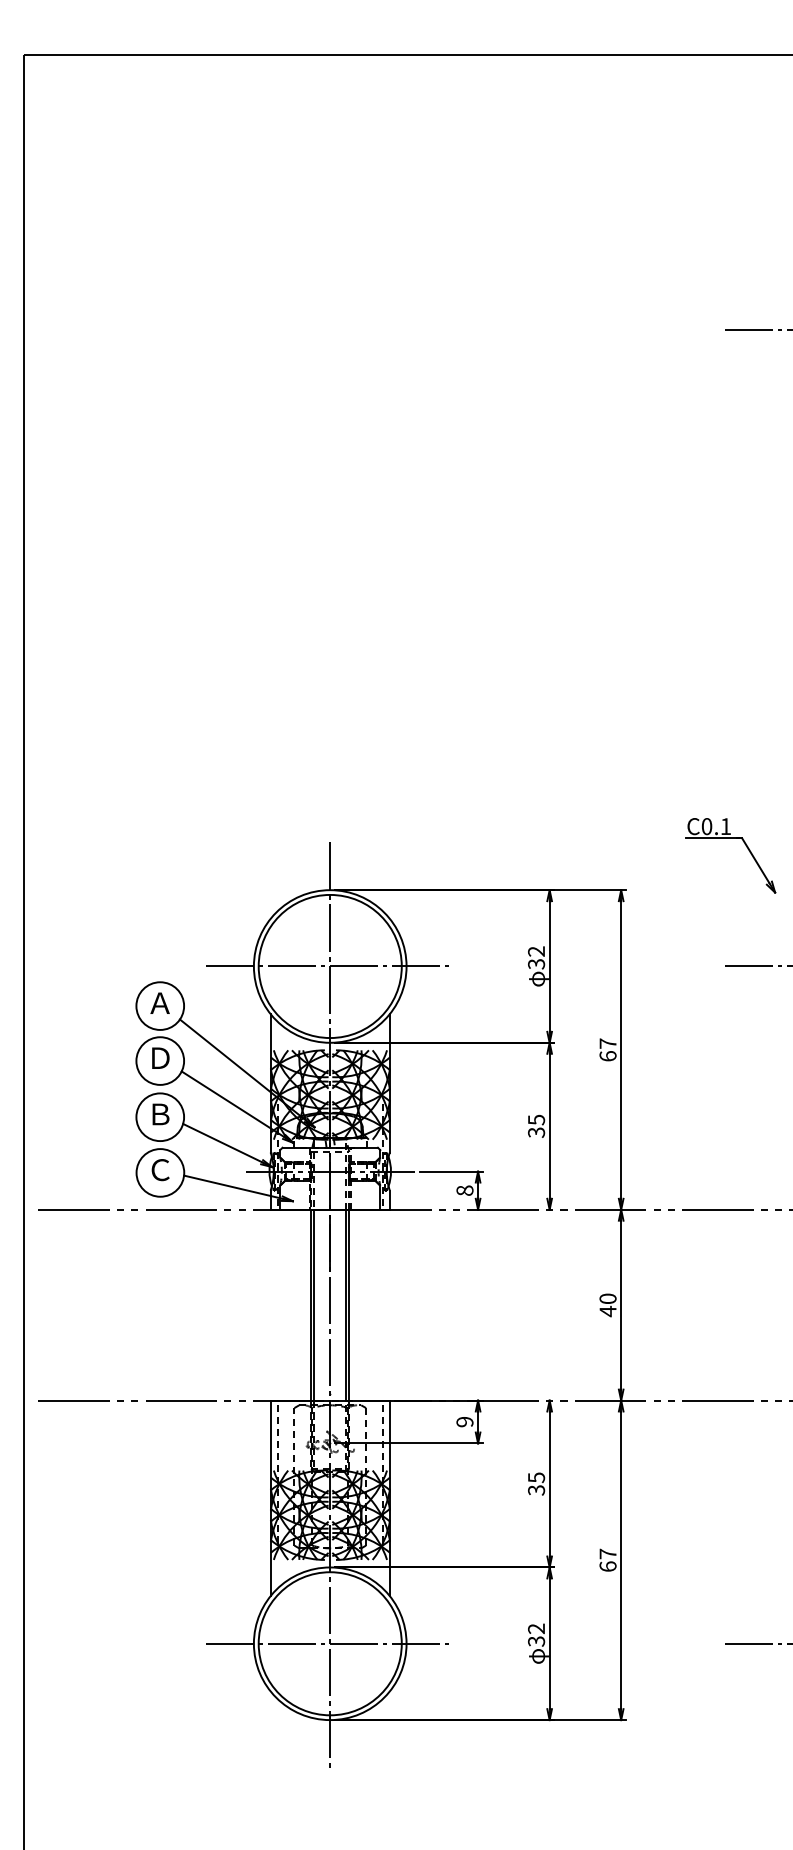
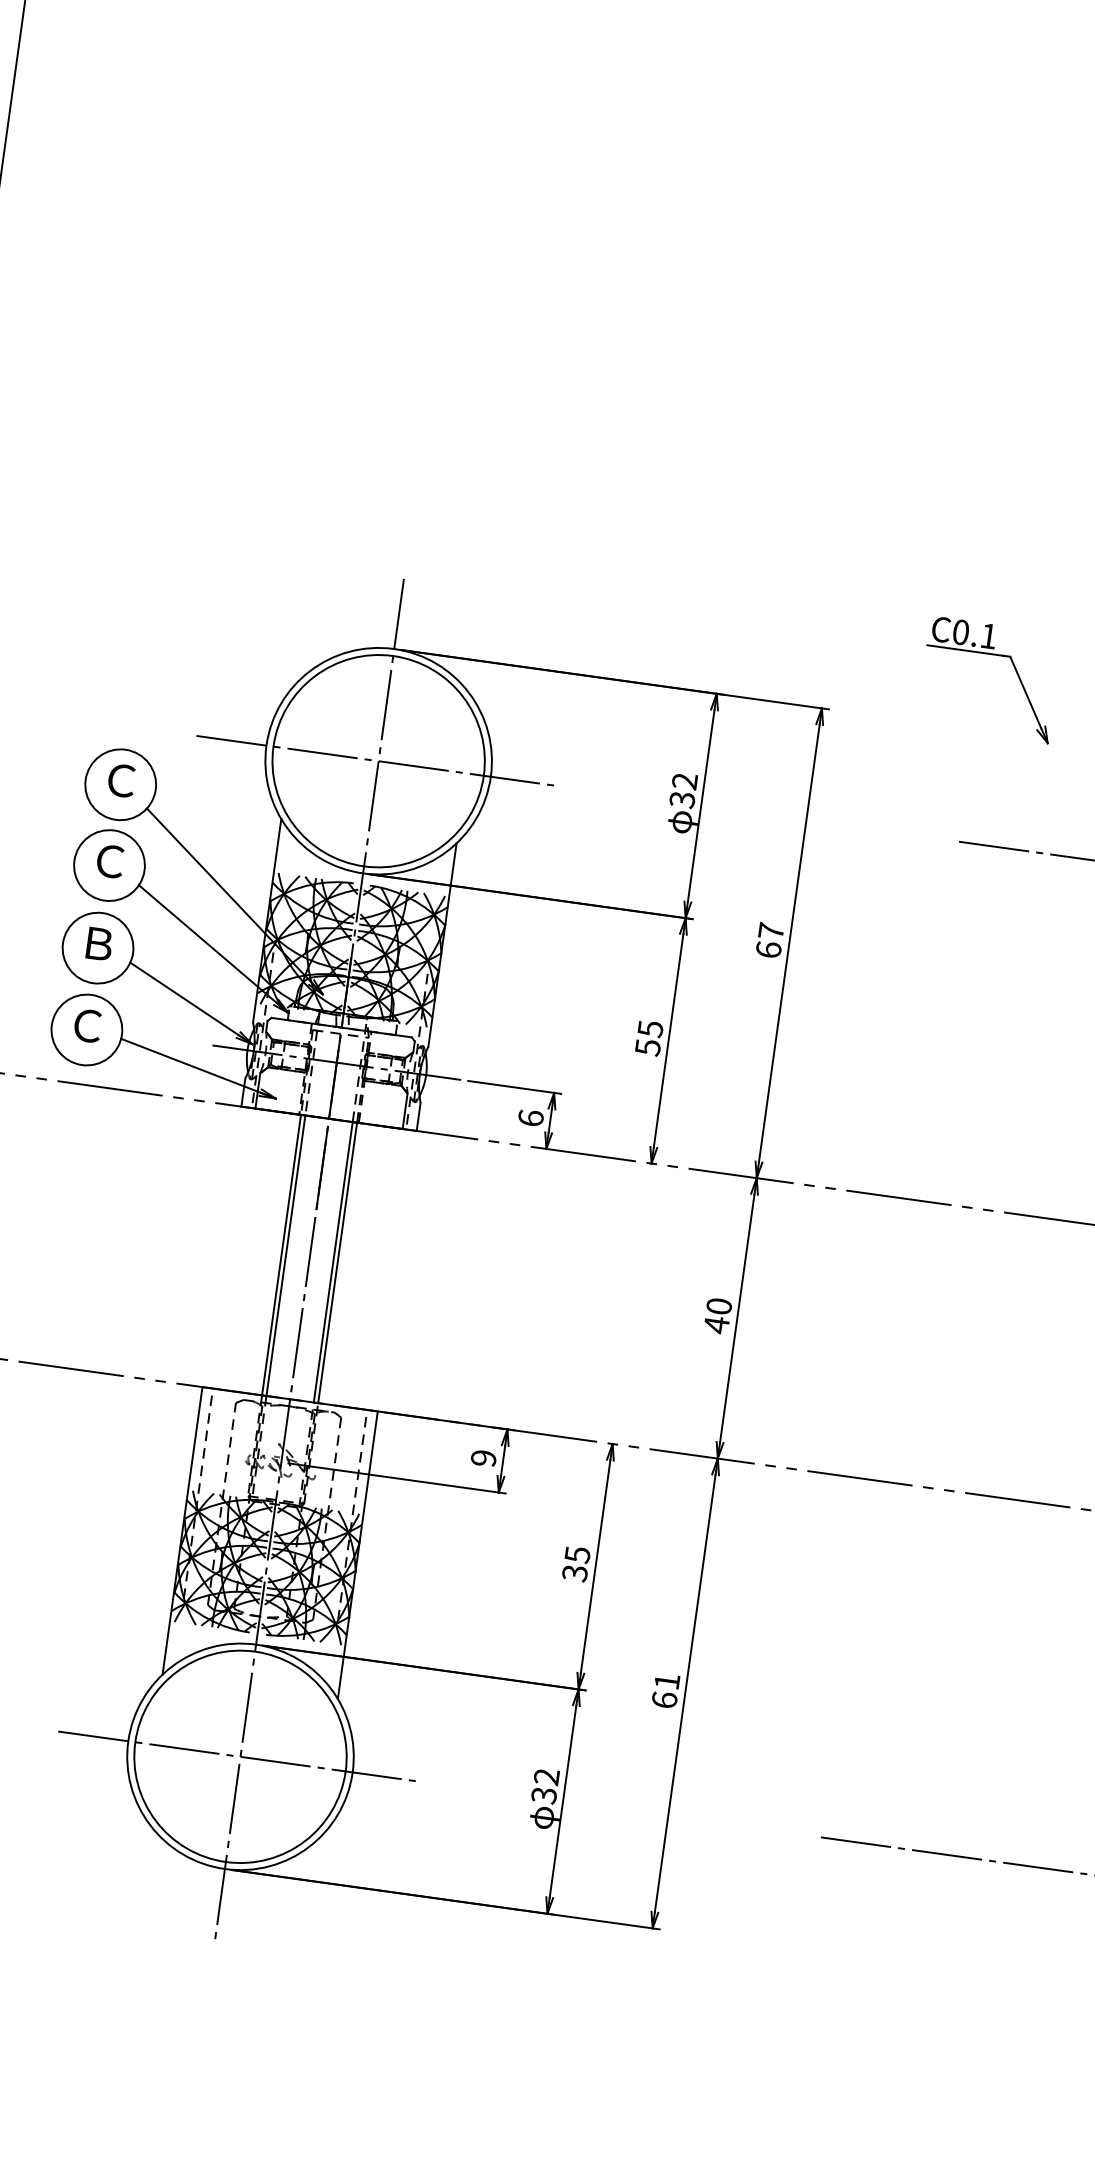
text: (159, 1003) -> (120, 780), Ａ -> Ｃ
text: (160, 1058) -> (110, 861), Ｄ -> Ｃ
text: (536, 1132) -> (648, 1047), 35 -> 55
text: (464, 1190) -> (530, 1117), 8 -> 6
text: (607, 1553) -> (666, 1680), 67 -> 61

